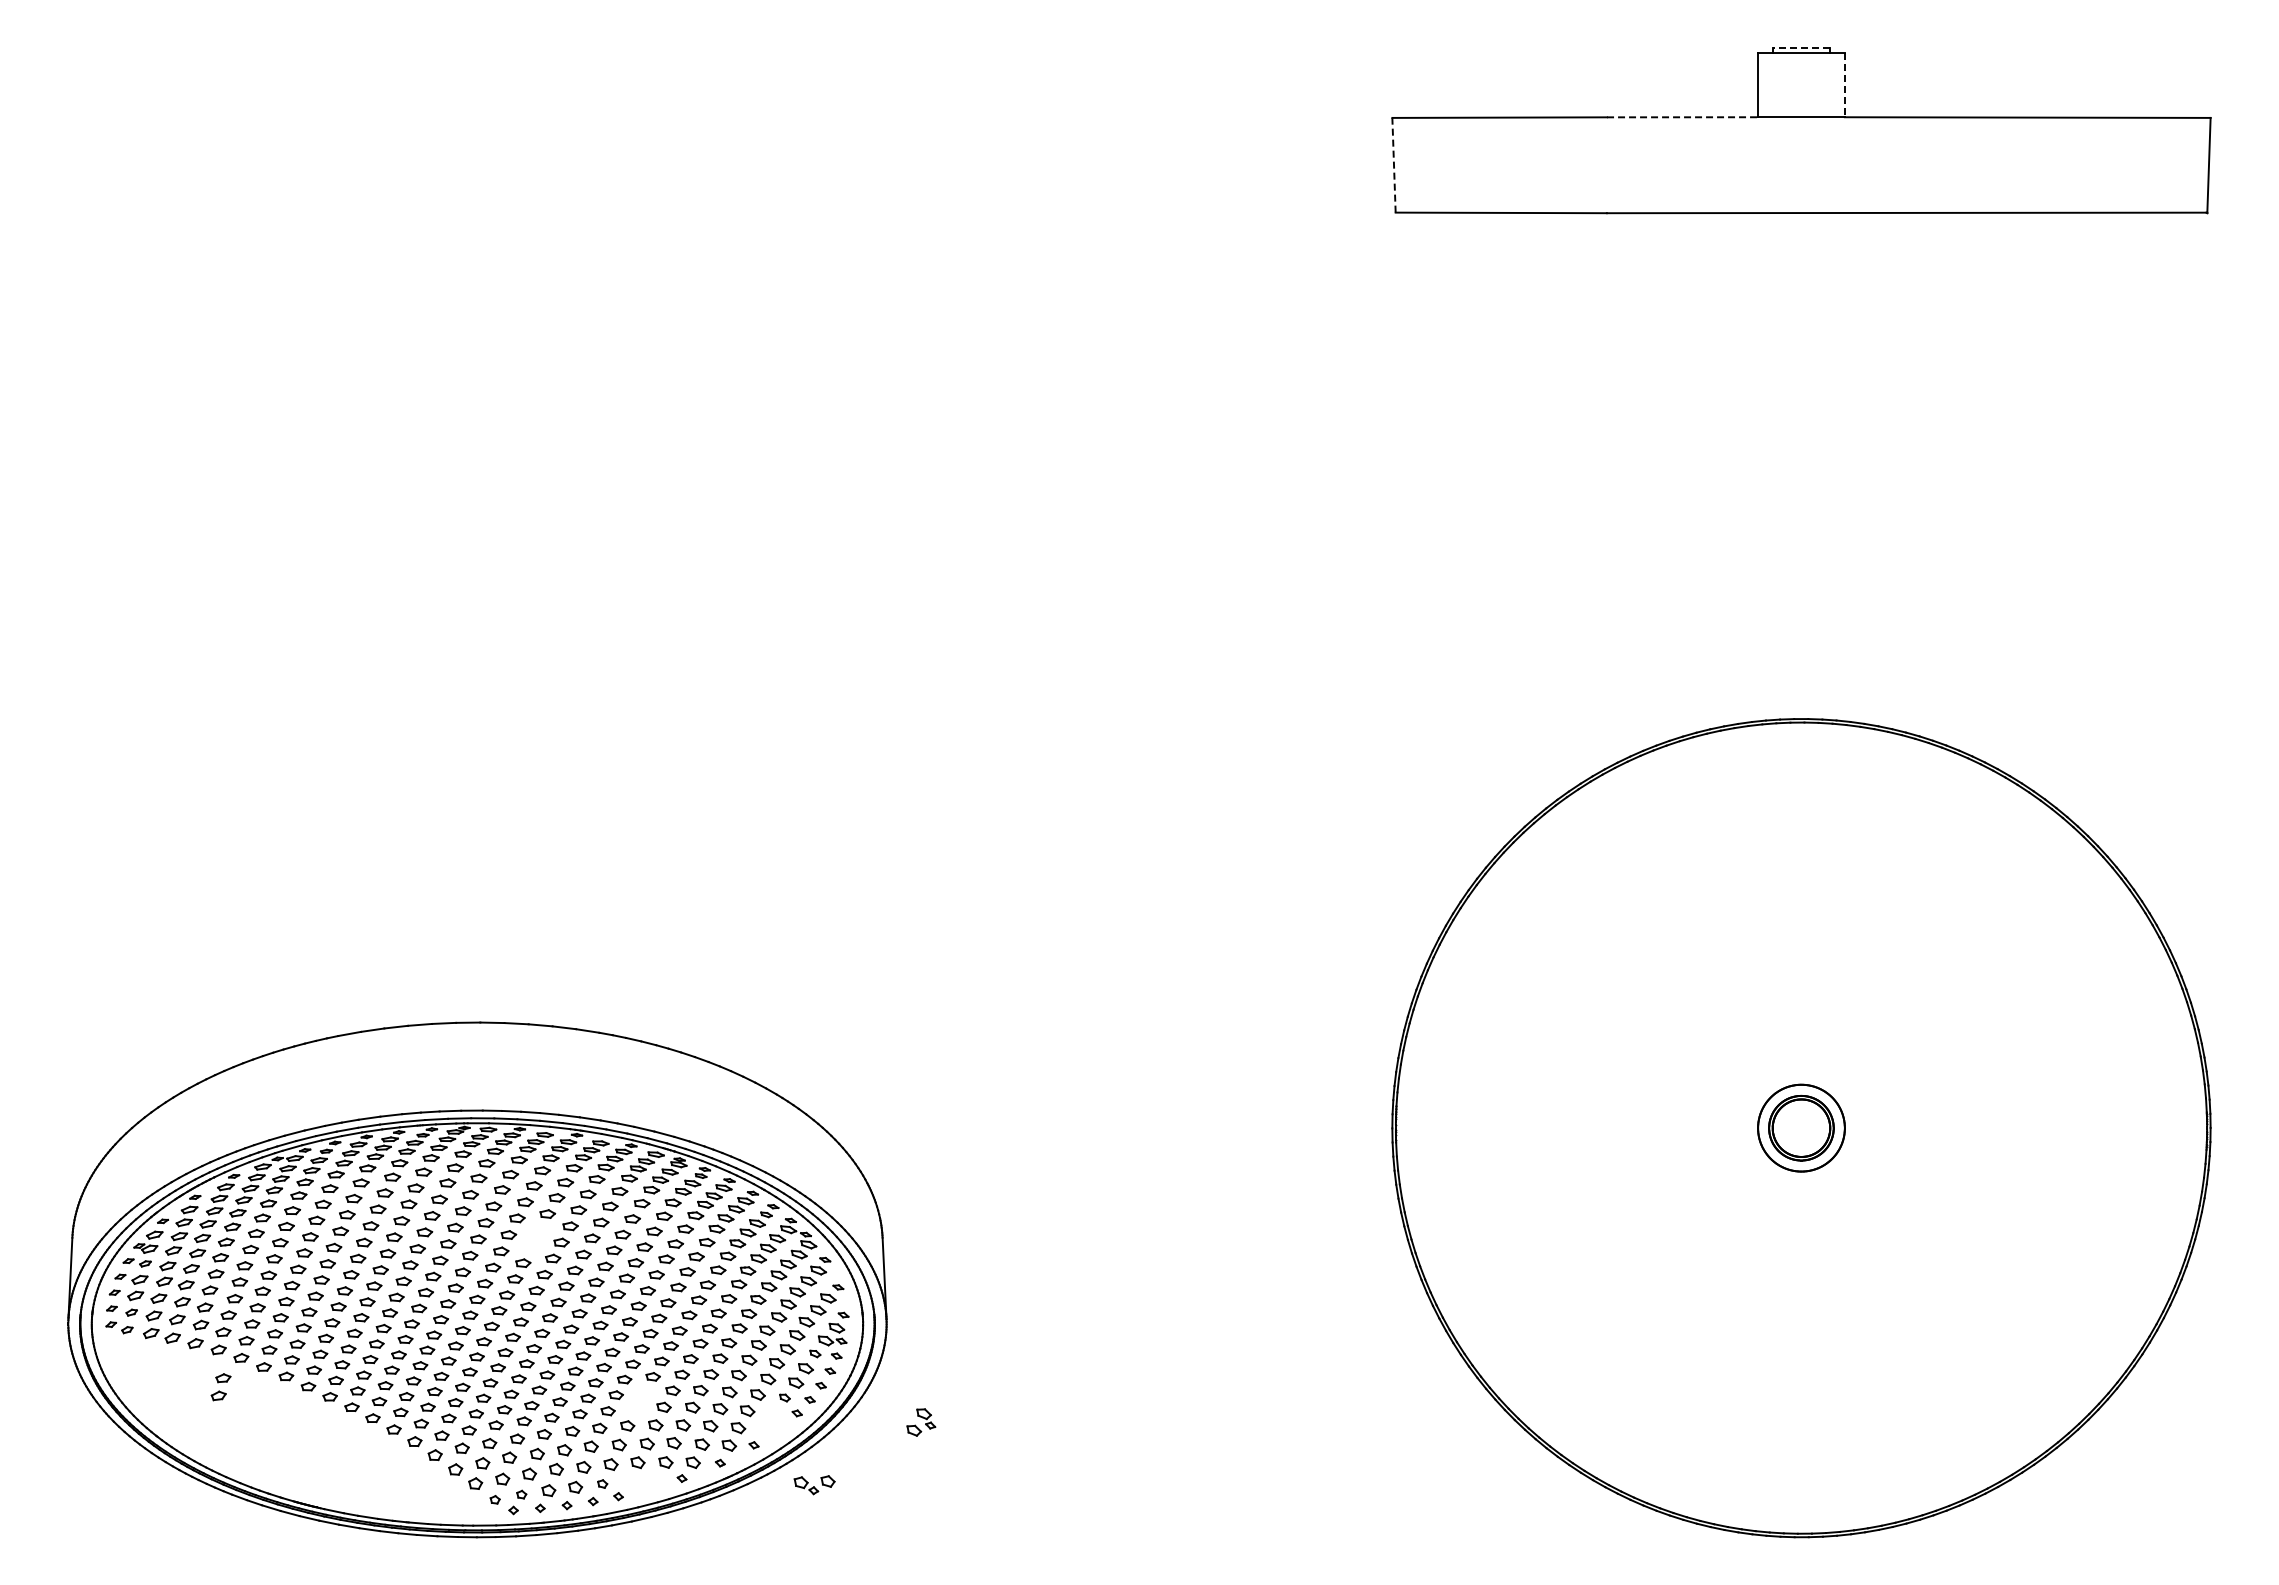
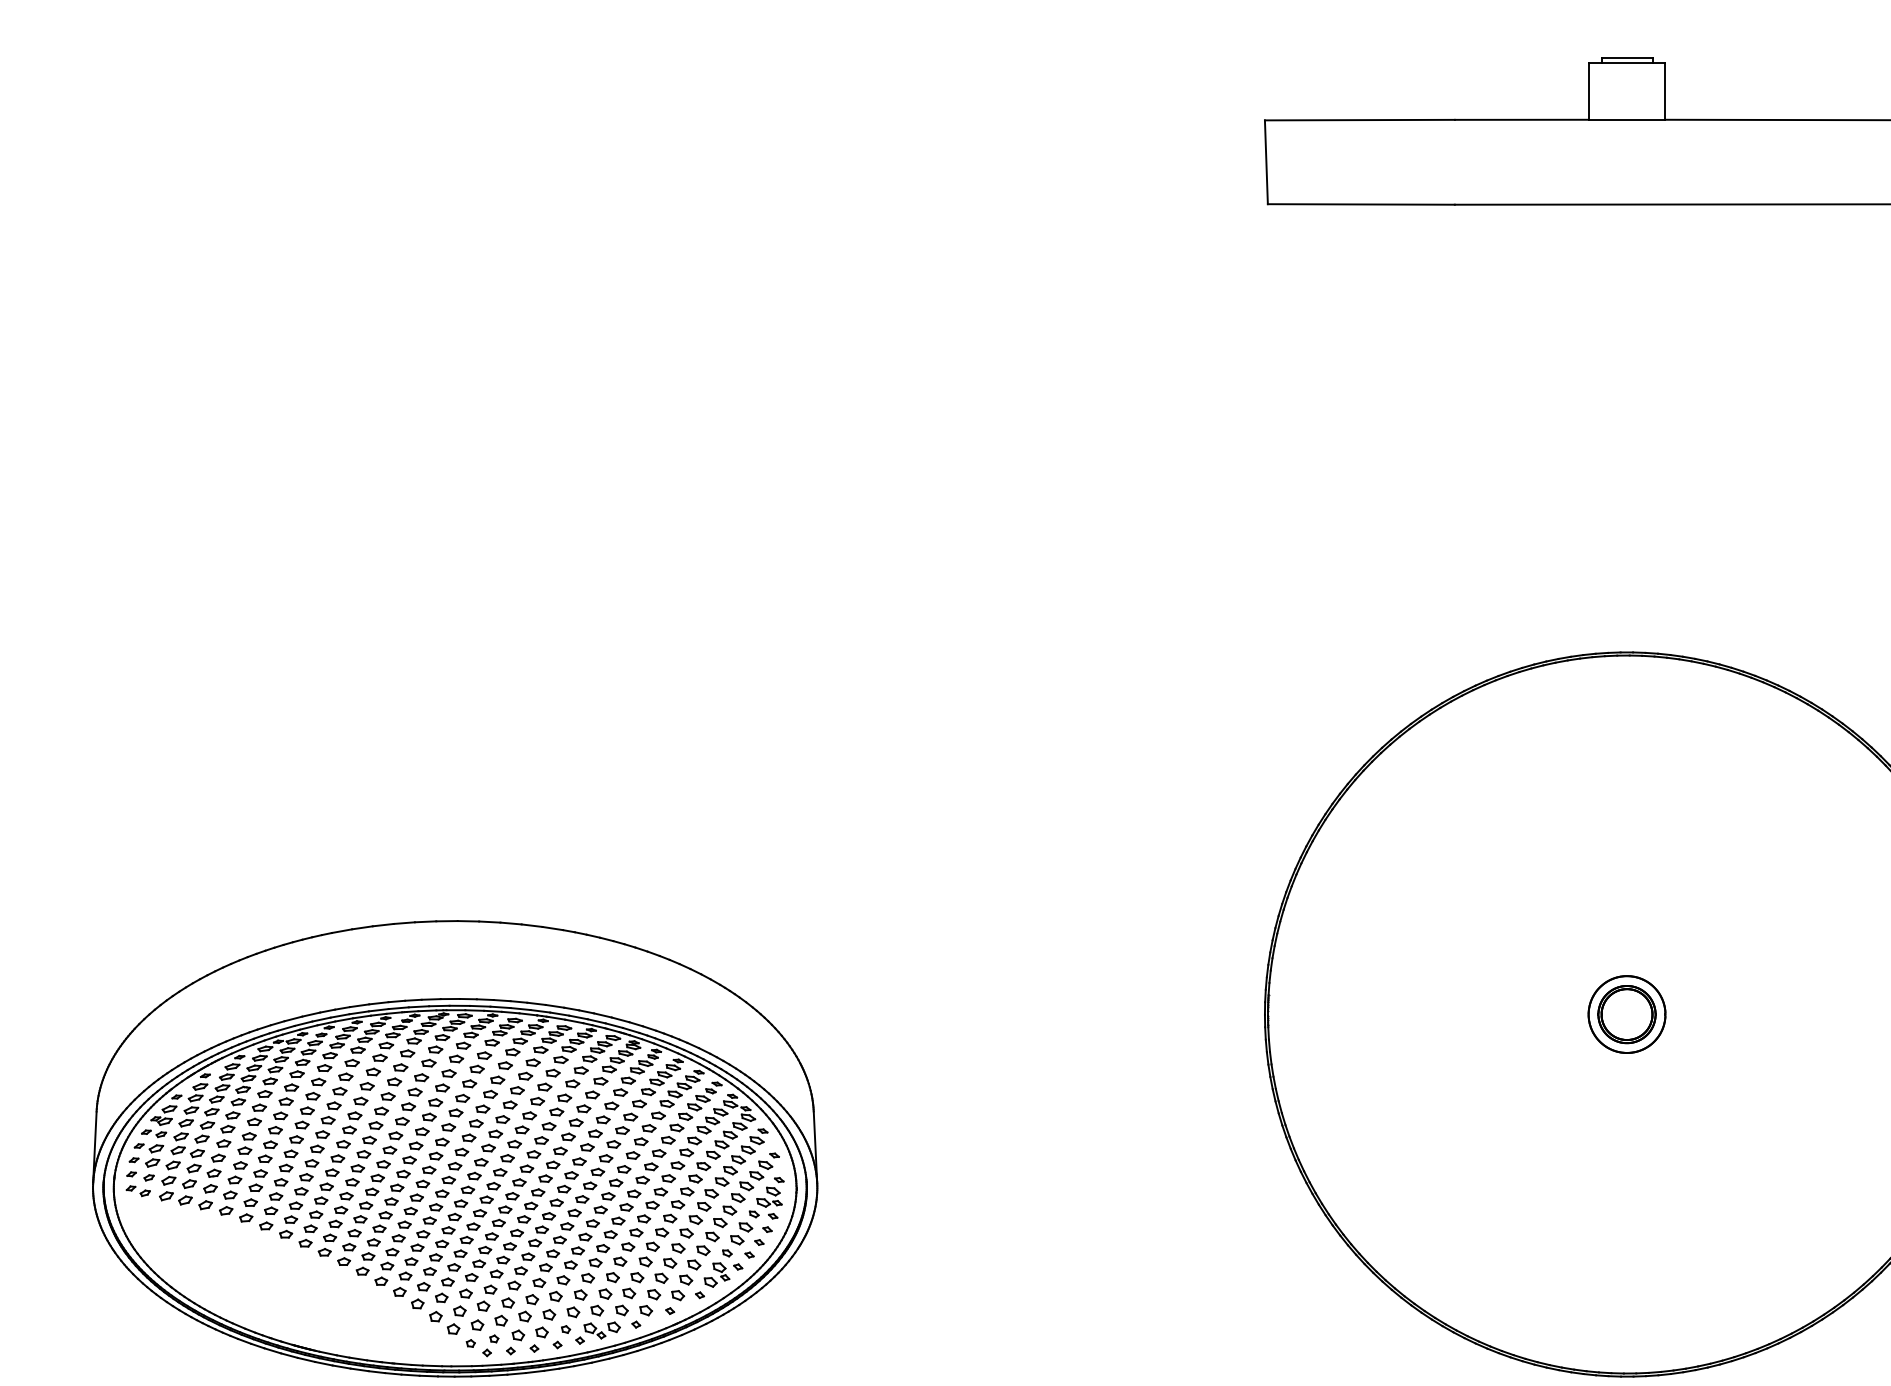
line: (1801, 47) -> (1627, 58), dashed -> solid
line: (1844, 85) -> (1665, 91), dashed -> solid
line: (1682, 117) -> (1521, 120), dashed -> solid
line: (1393, 164) -> (1265, 161), dashed -> solid
part: (535, 1238) -> (506, 1112), added
part: (220, 1387) -> (227, 1244), removed
part: (640, 1400) -> (599, 1255), added
part: (921, 1422) -> (717, 1275), moved
part: (814, 1485) -> (602, 1330), moved

